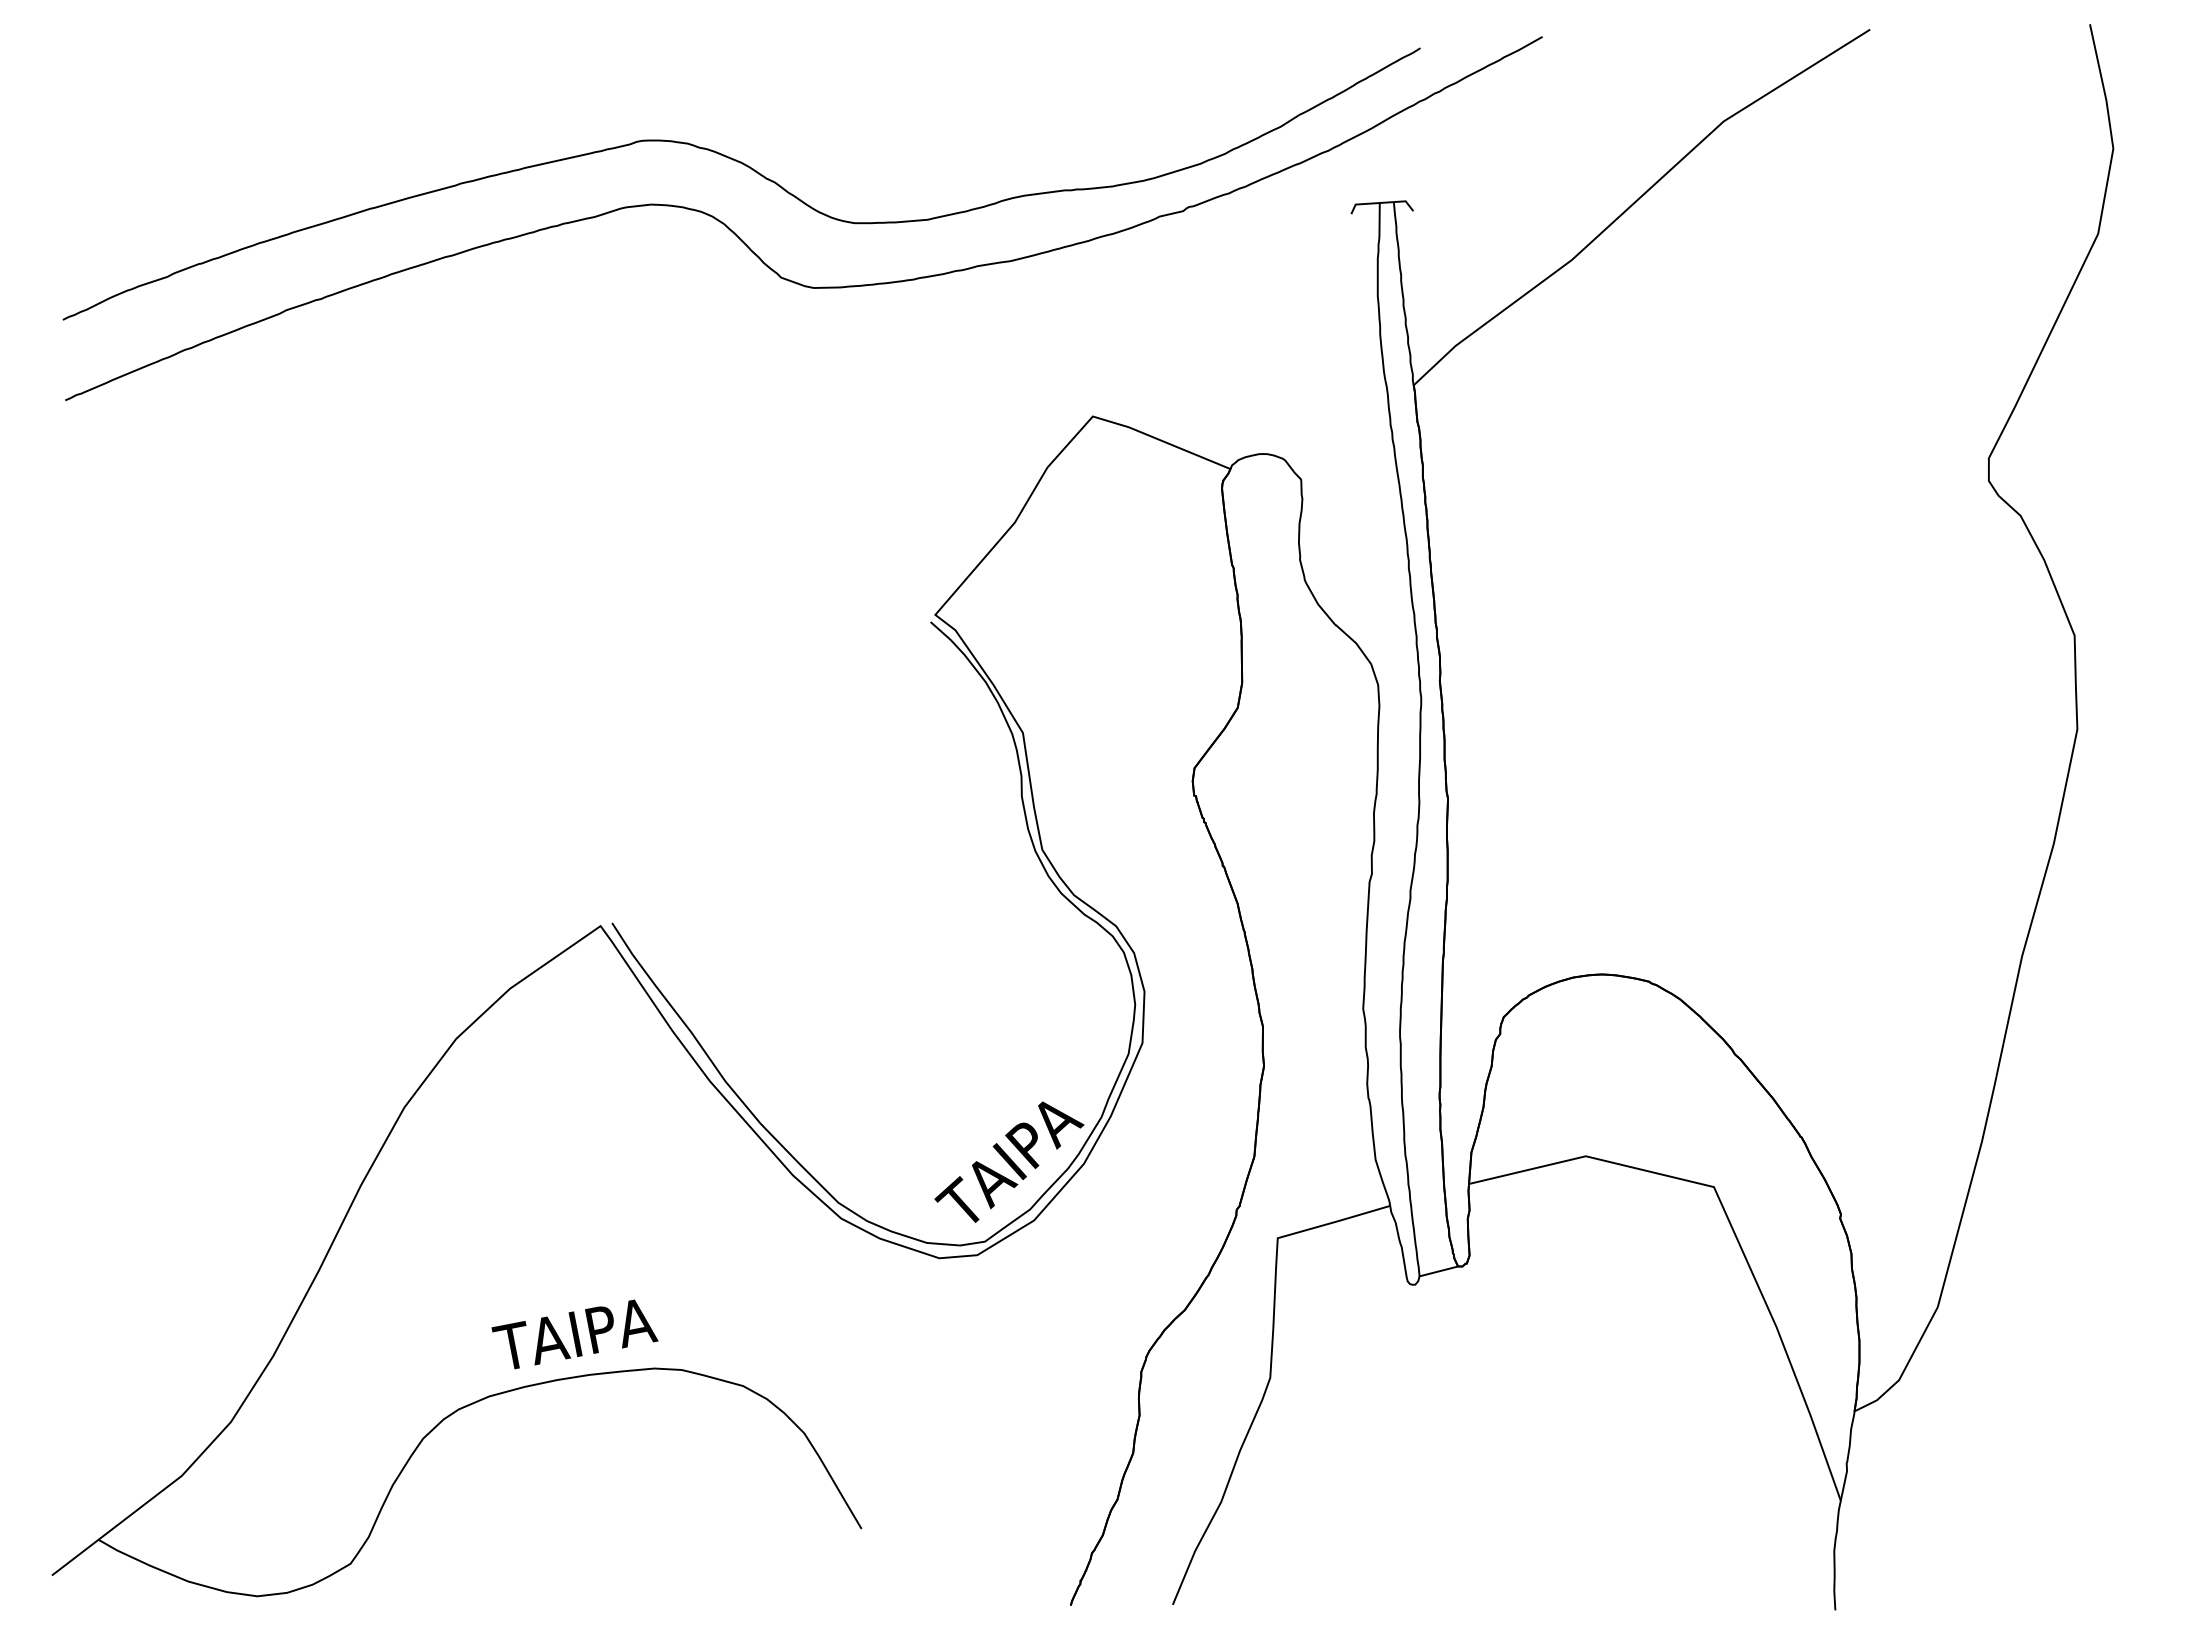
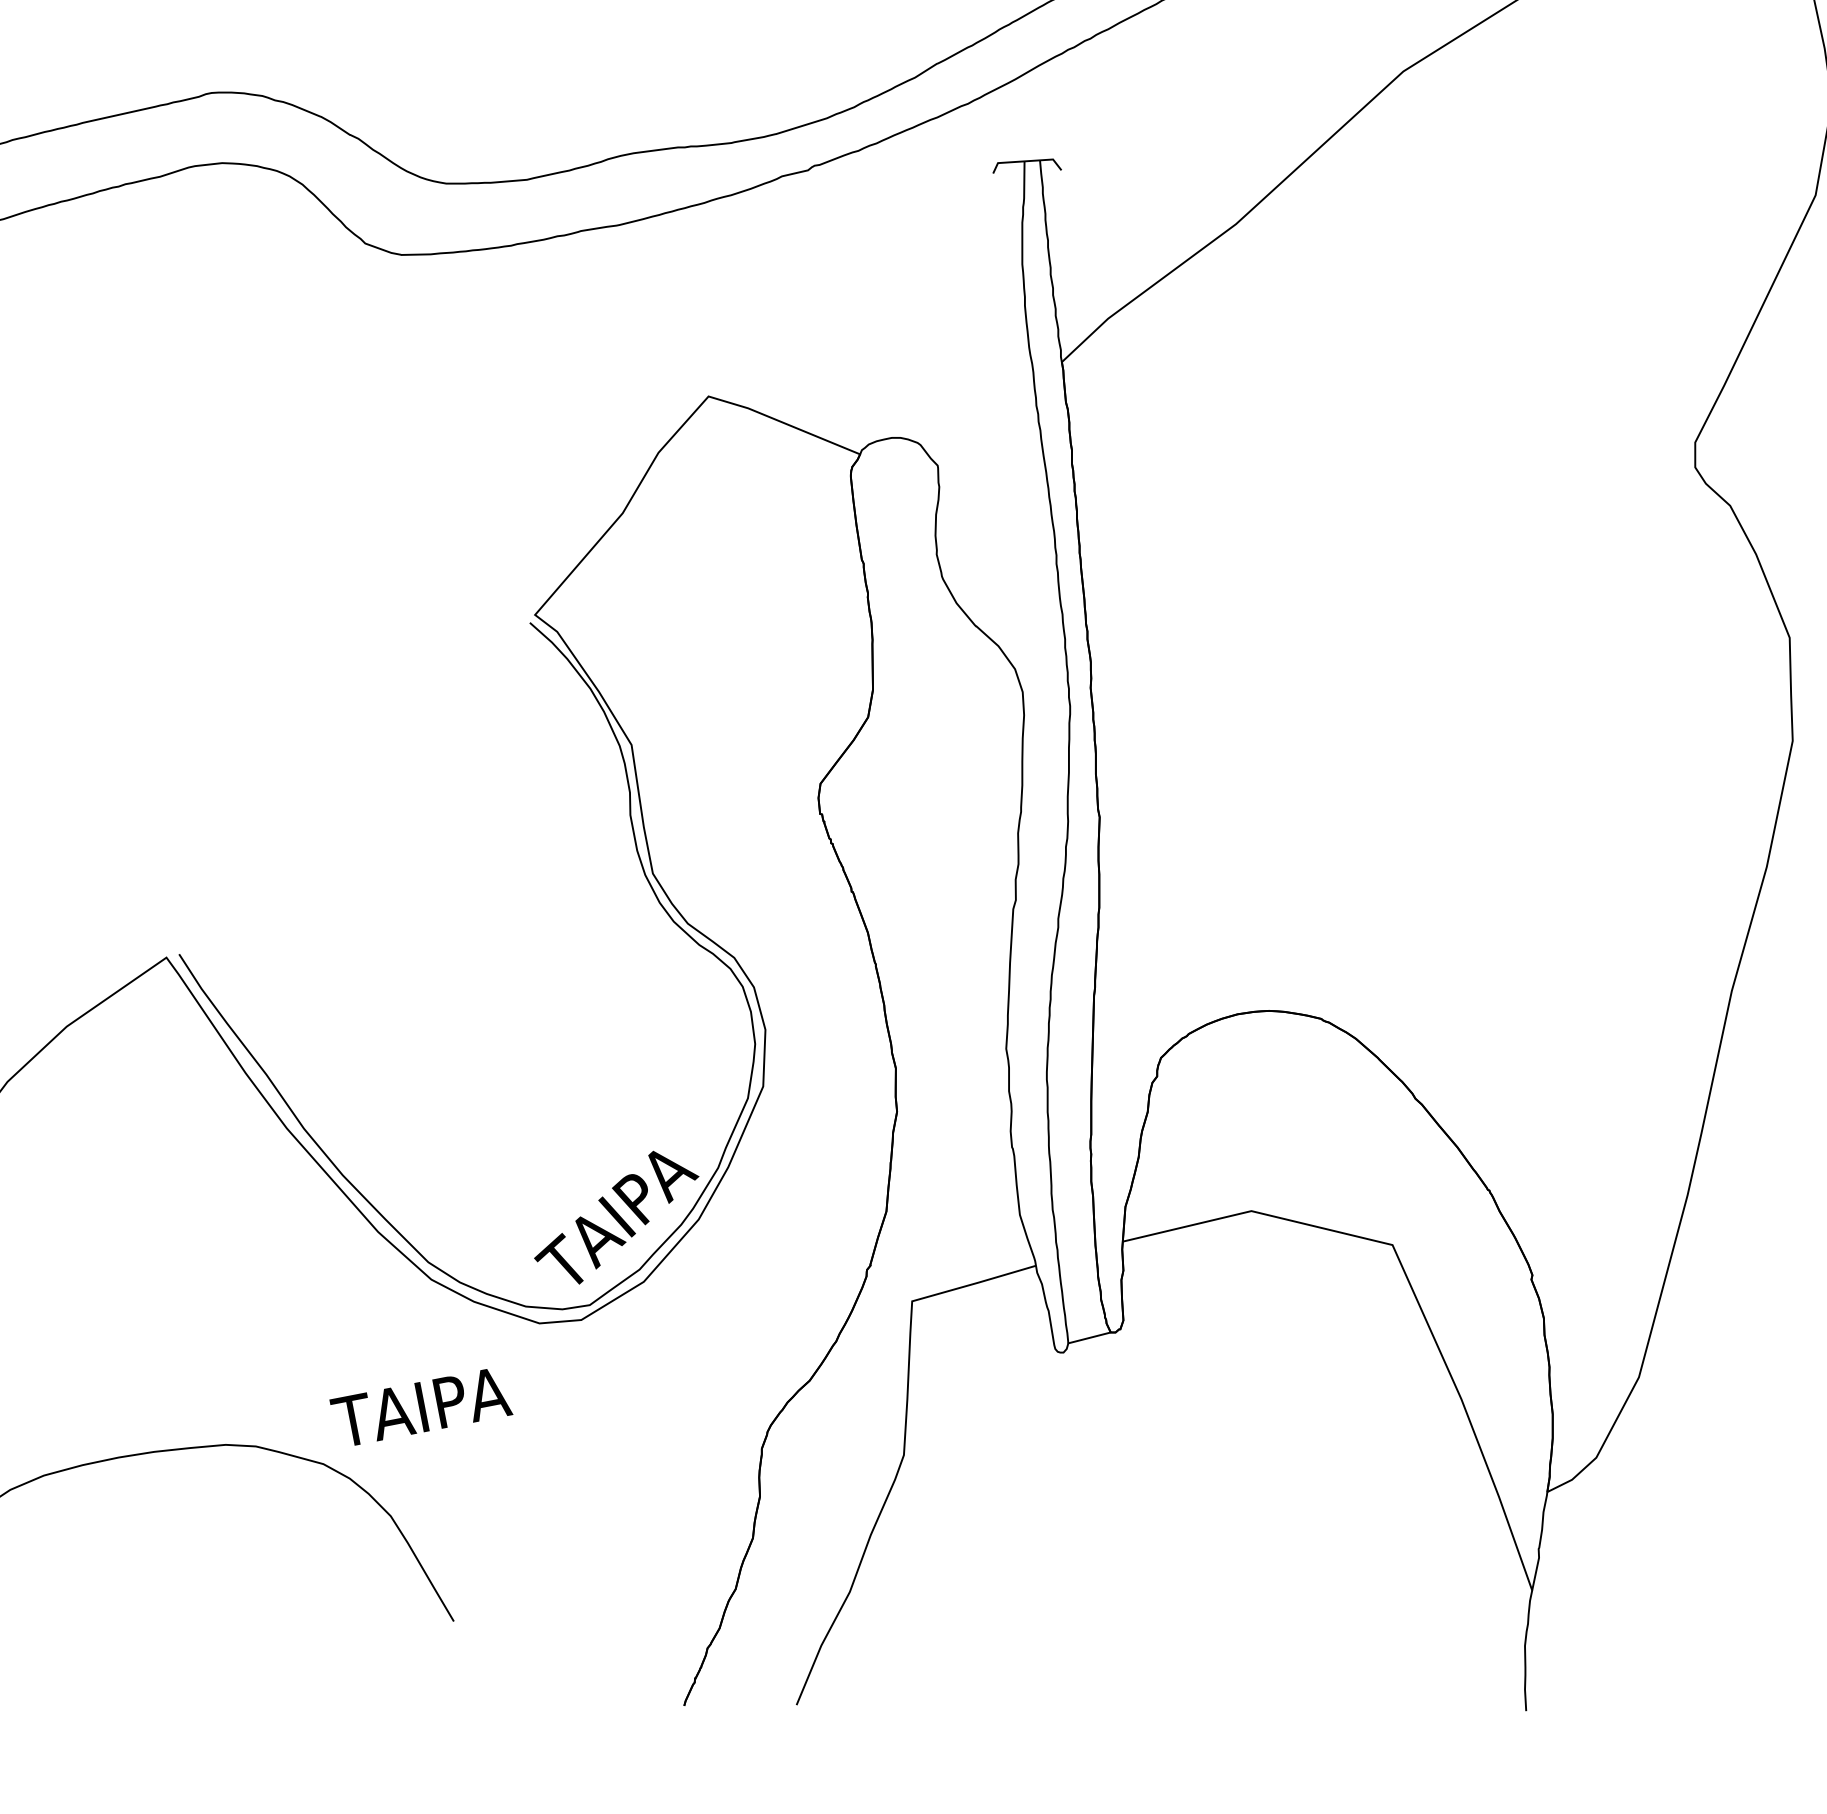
text: (574, 1334) -> (420, 1407), moved

